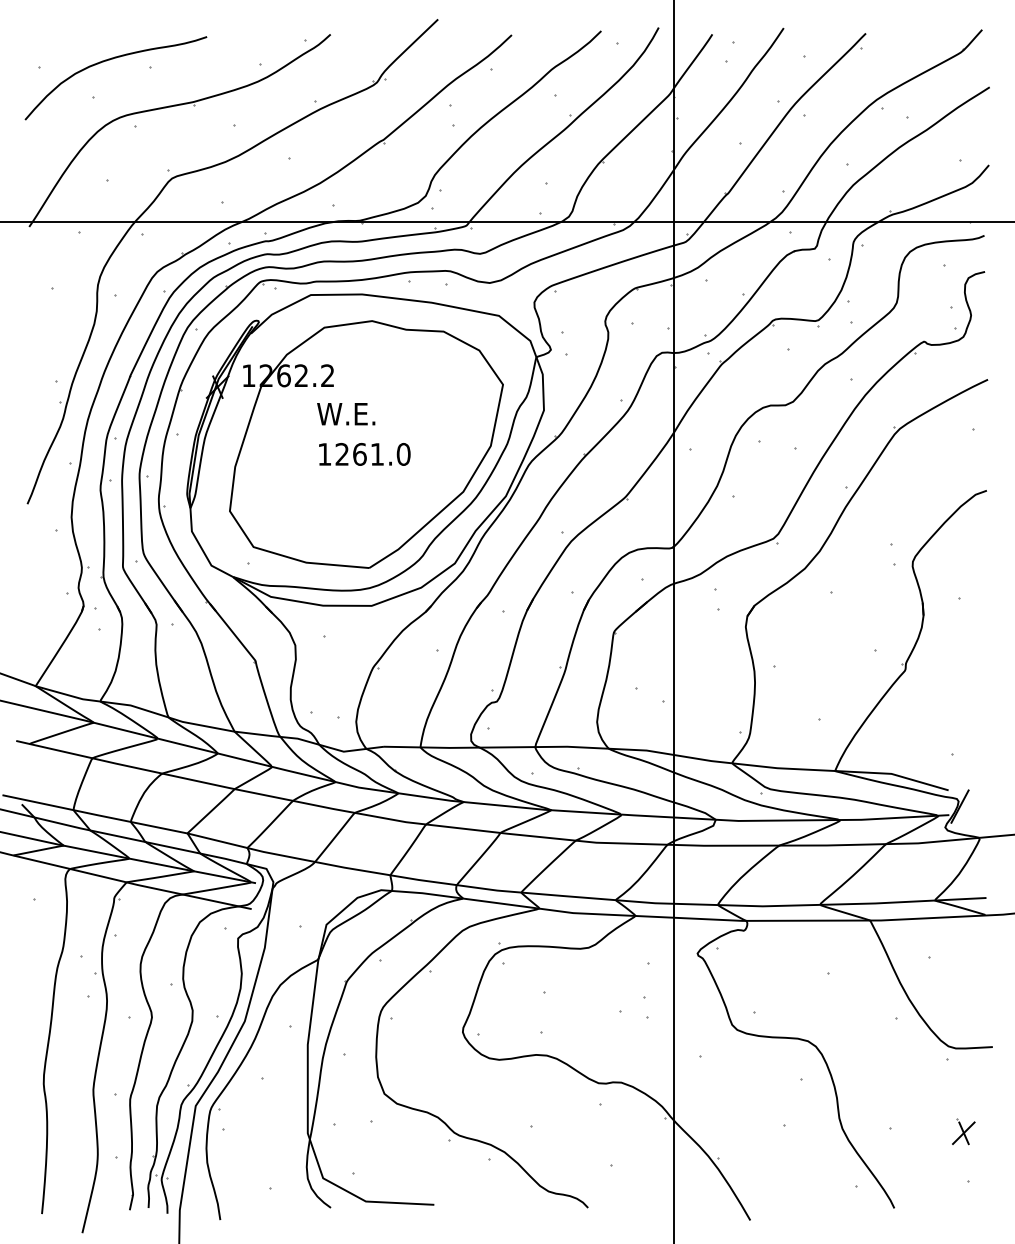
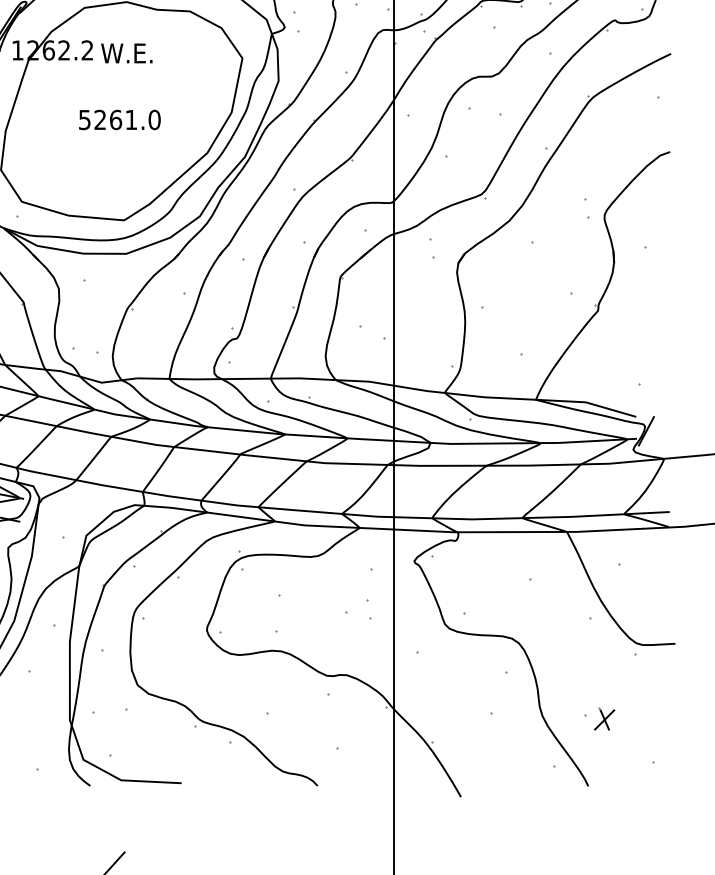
text: (346, 414) -> (127, 53), moved
text: (324, 454) -> (84, 120), 1261.0 -> 5261.0
part: (963, 1131) -> (604, 718), moved

